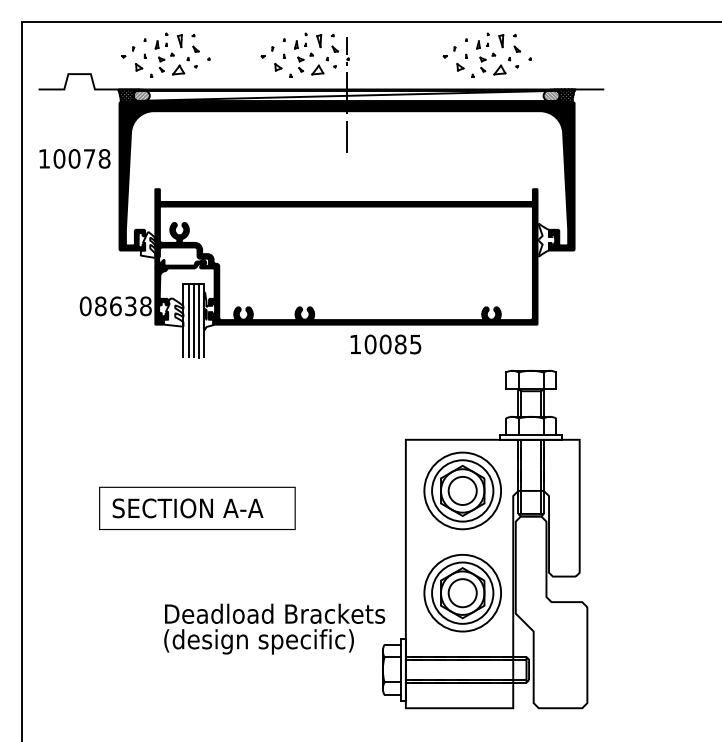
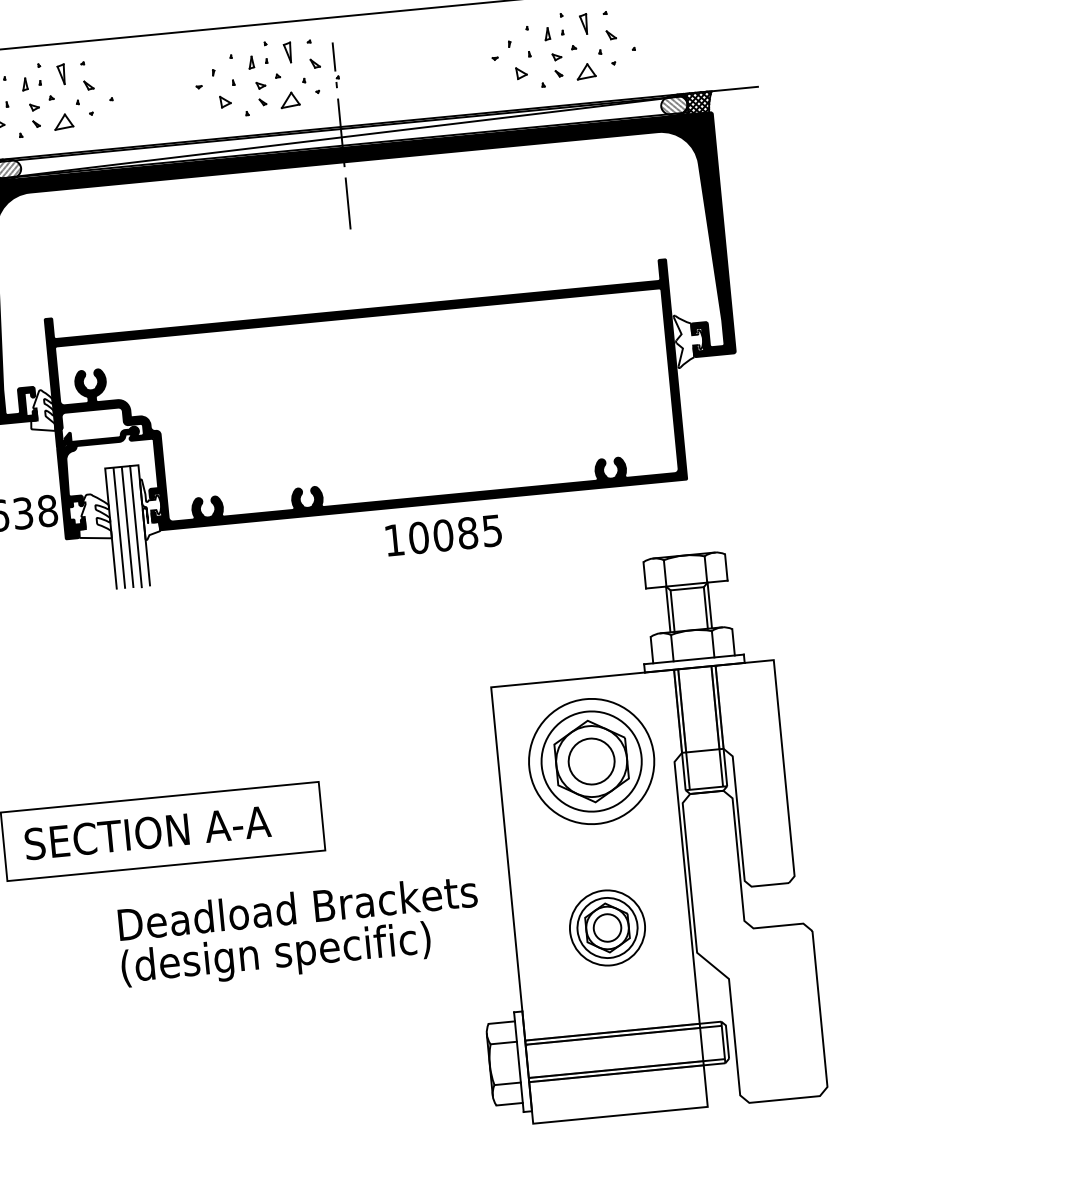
part: (462, 593) -> (607, 928), size x0.6
text: (274, 628) -> (299, 931), moved

